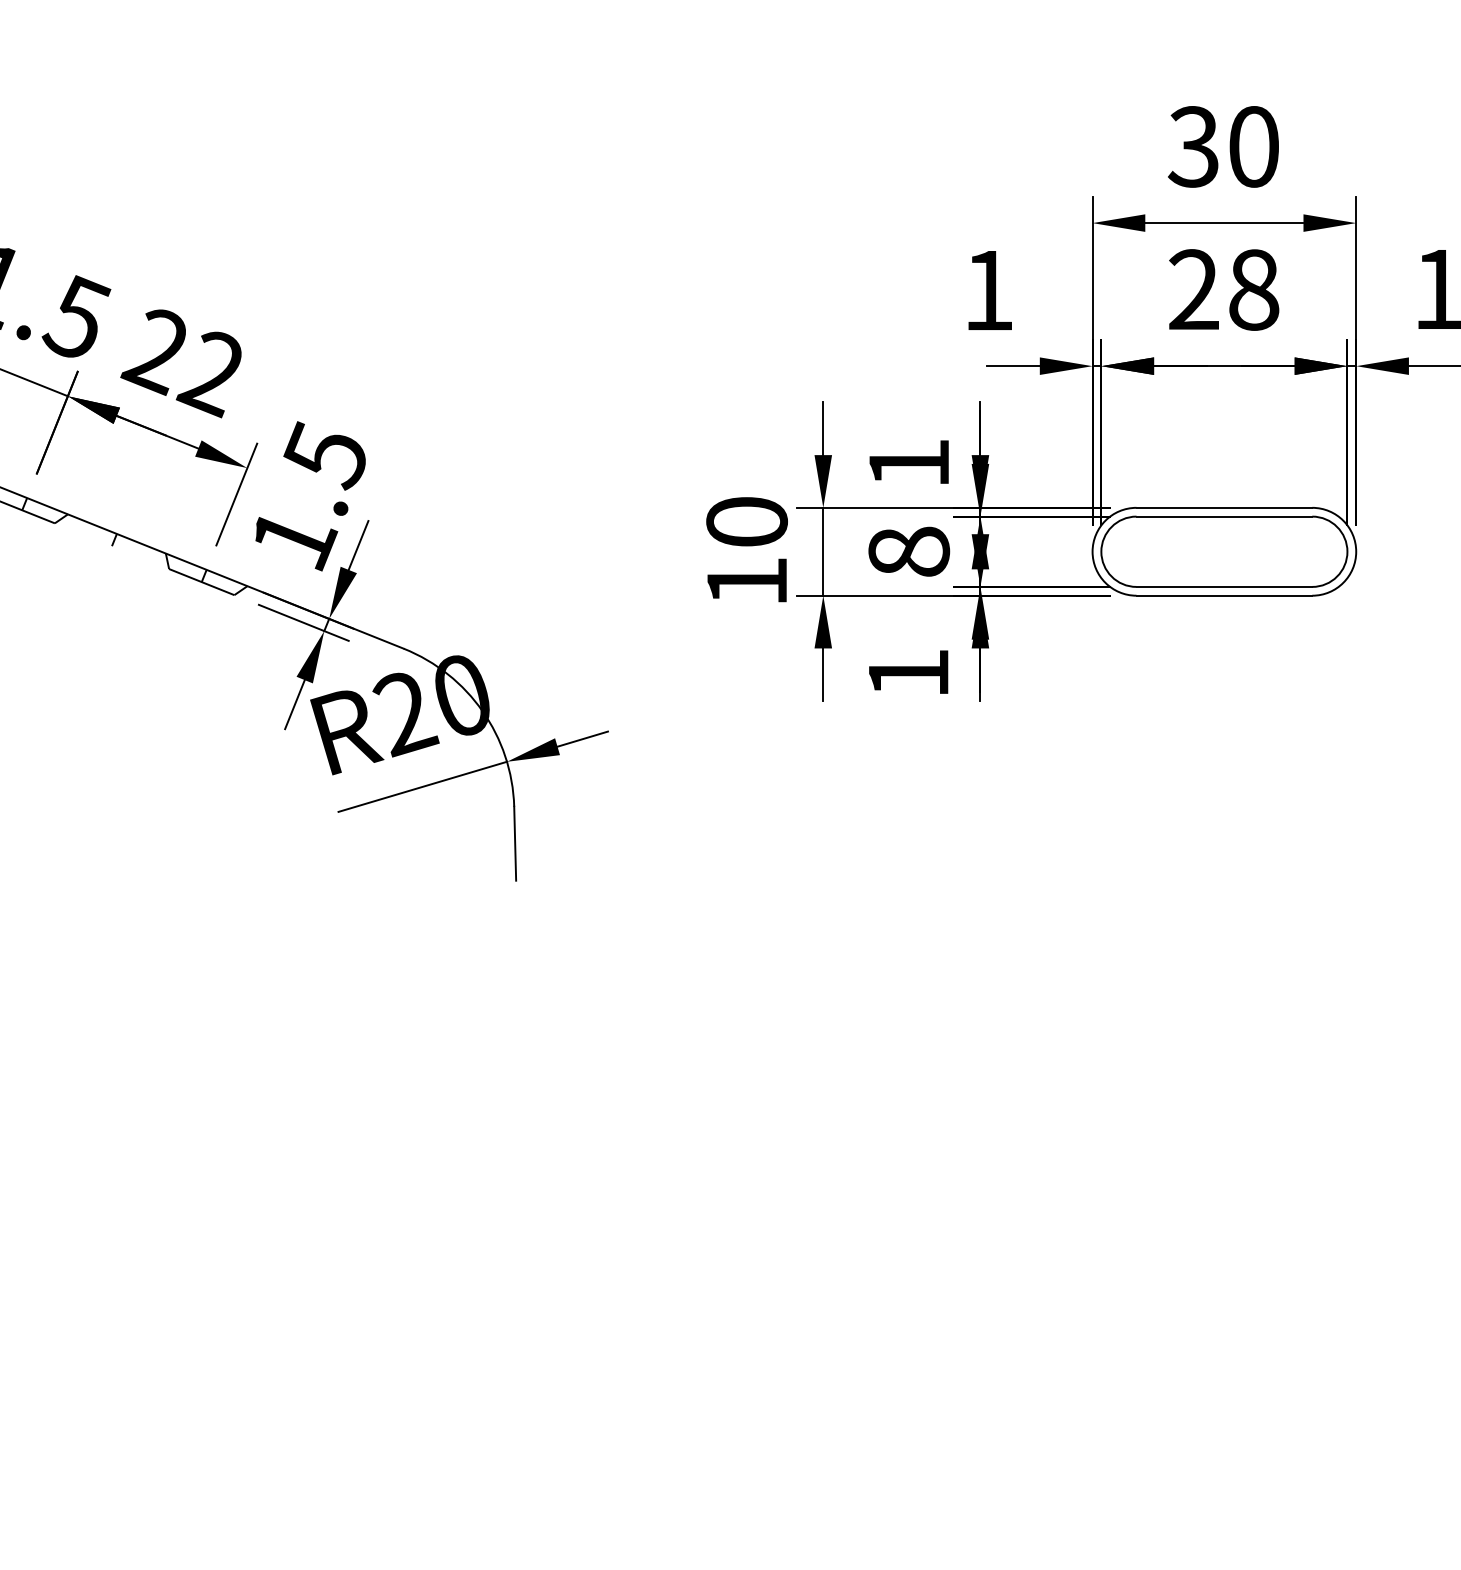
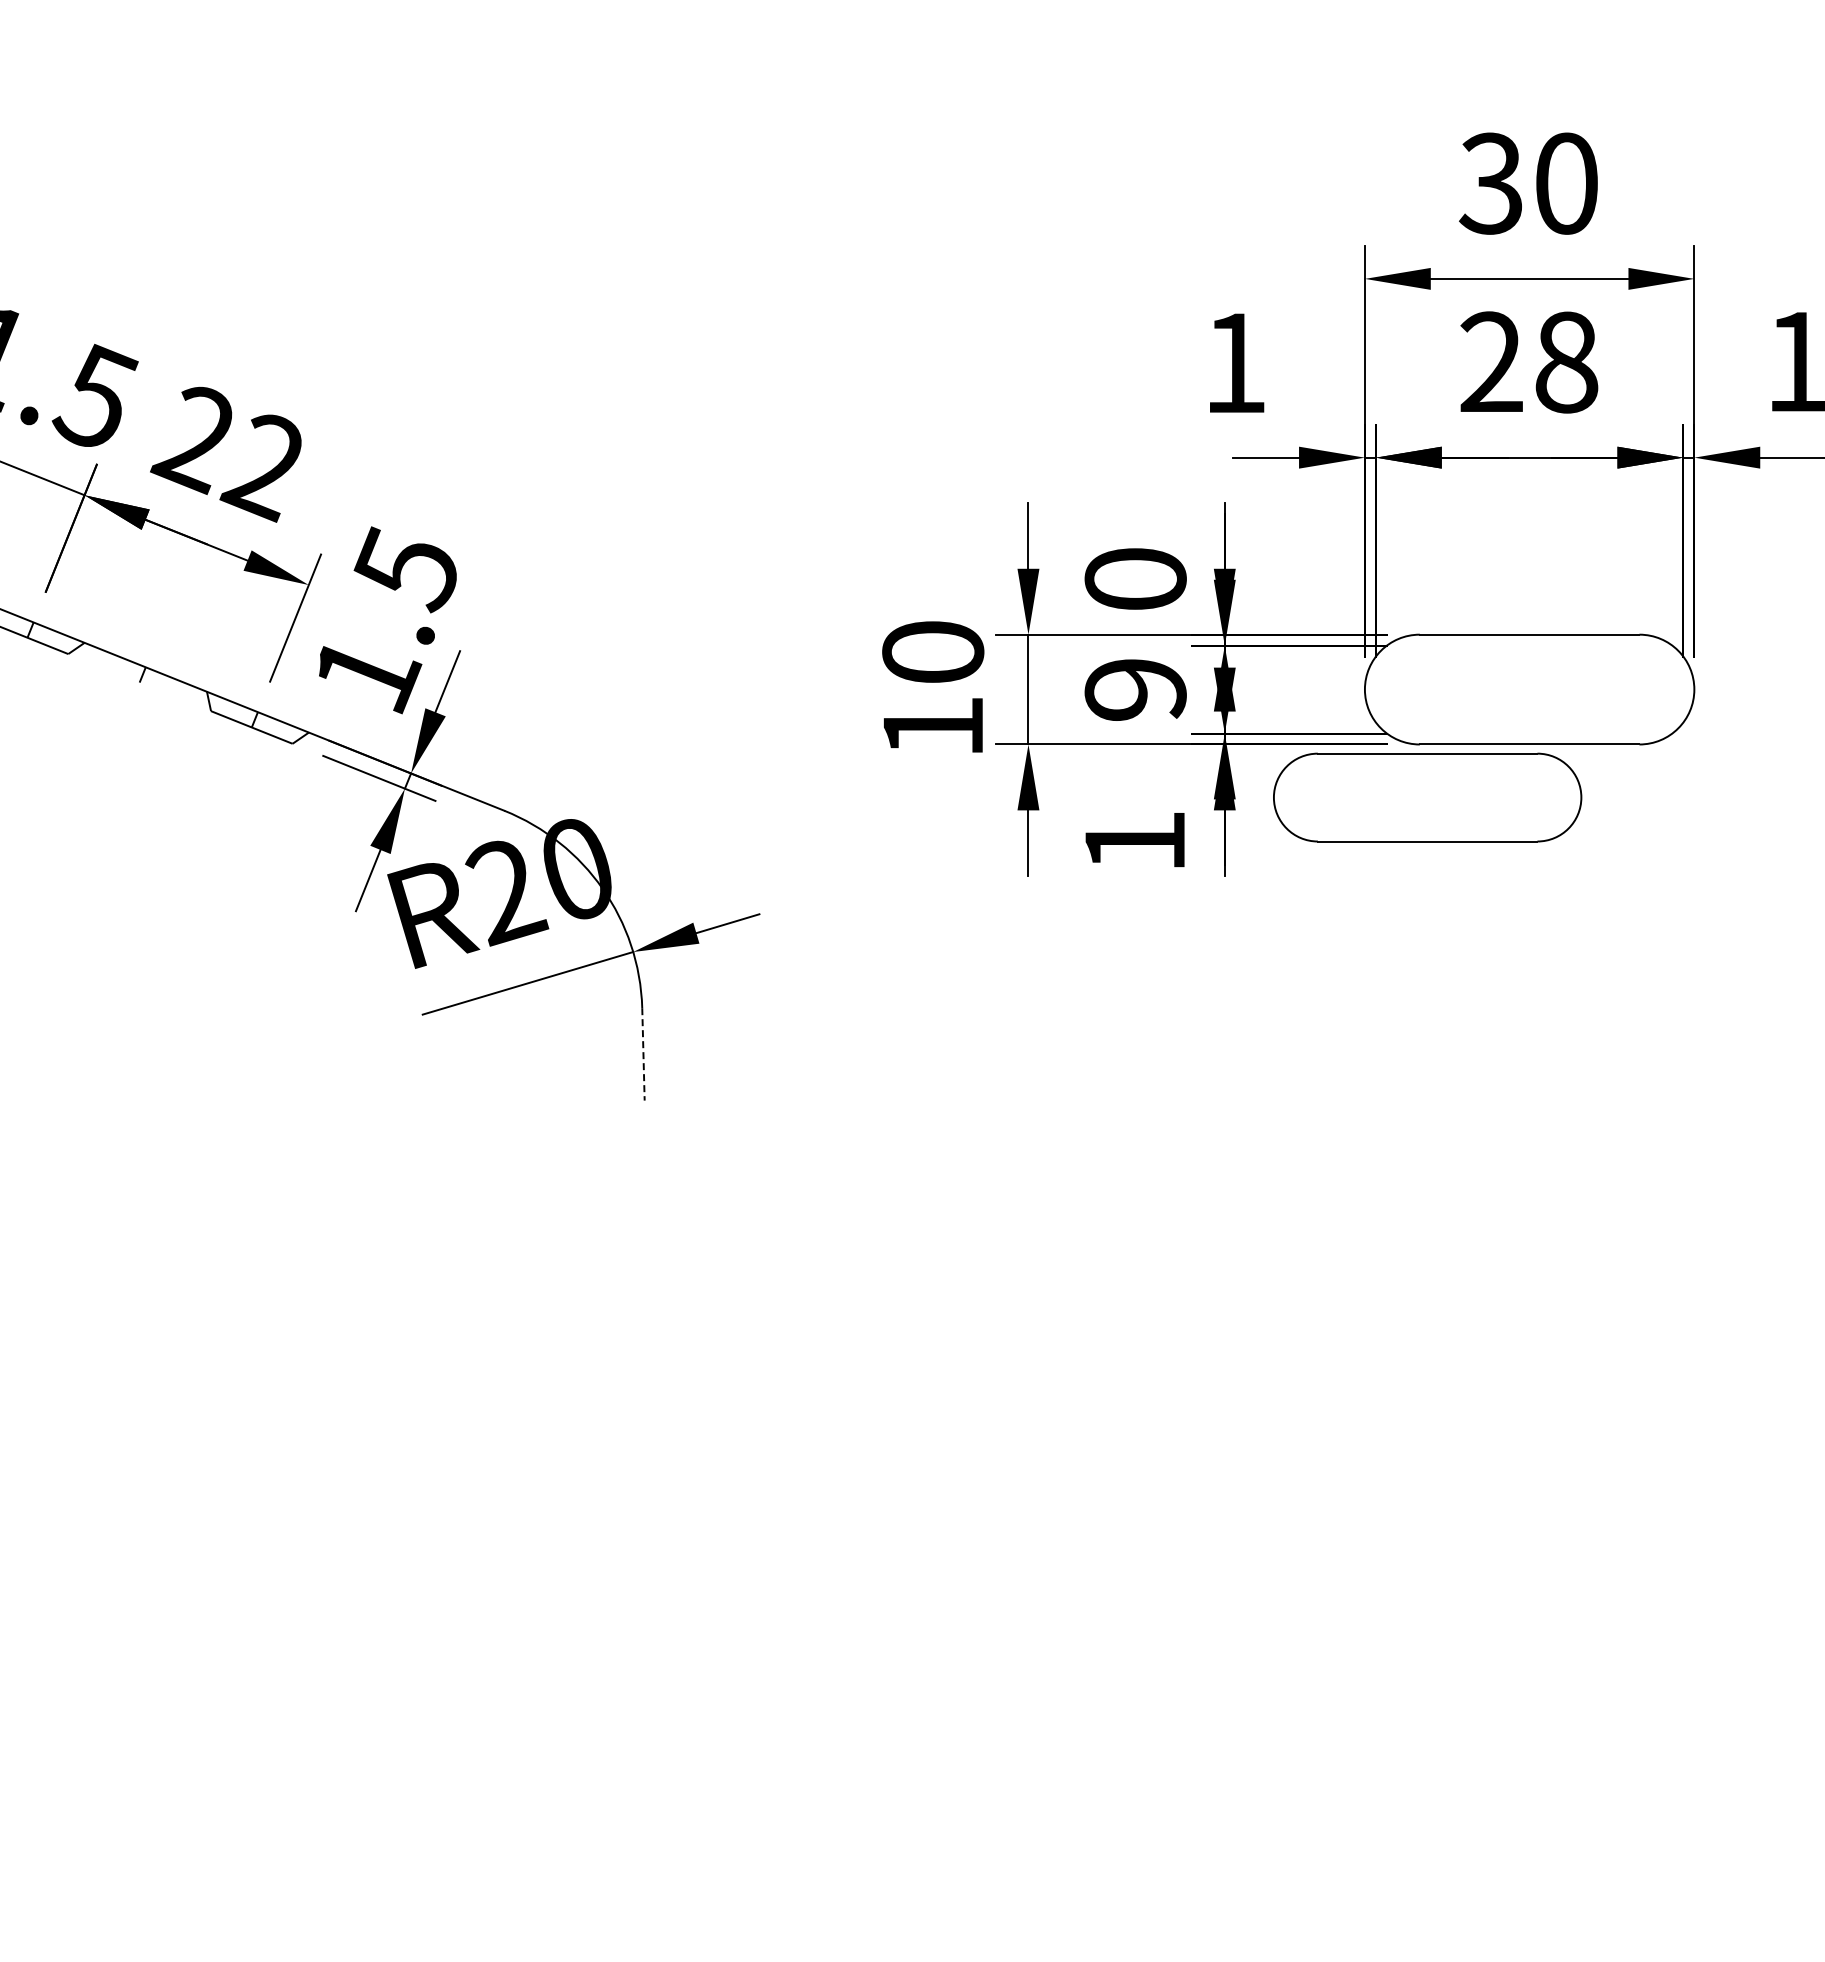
text: (908, 462) -> (1135, 578), 1 -> 0
text: (908, 551) -> (1135, 689), 8 -> 9
part: (1224, 551) -> (1427, 797), moved
line: (515, 843) -> (643, 1054), solid -> dashed

